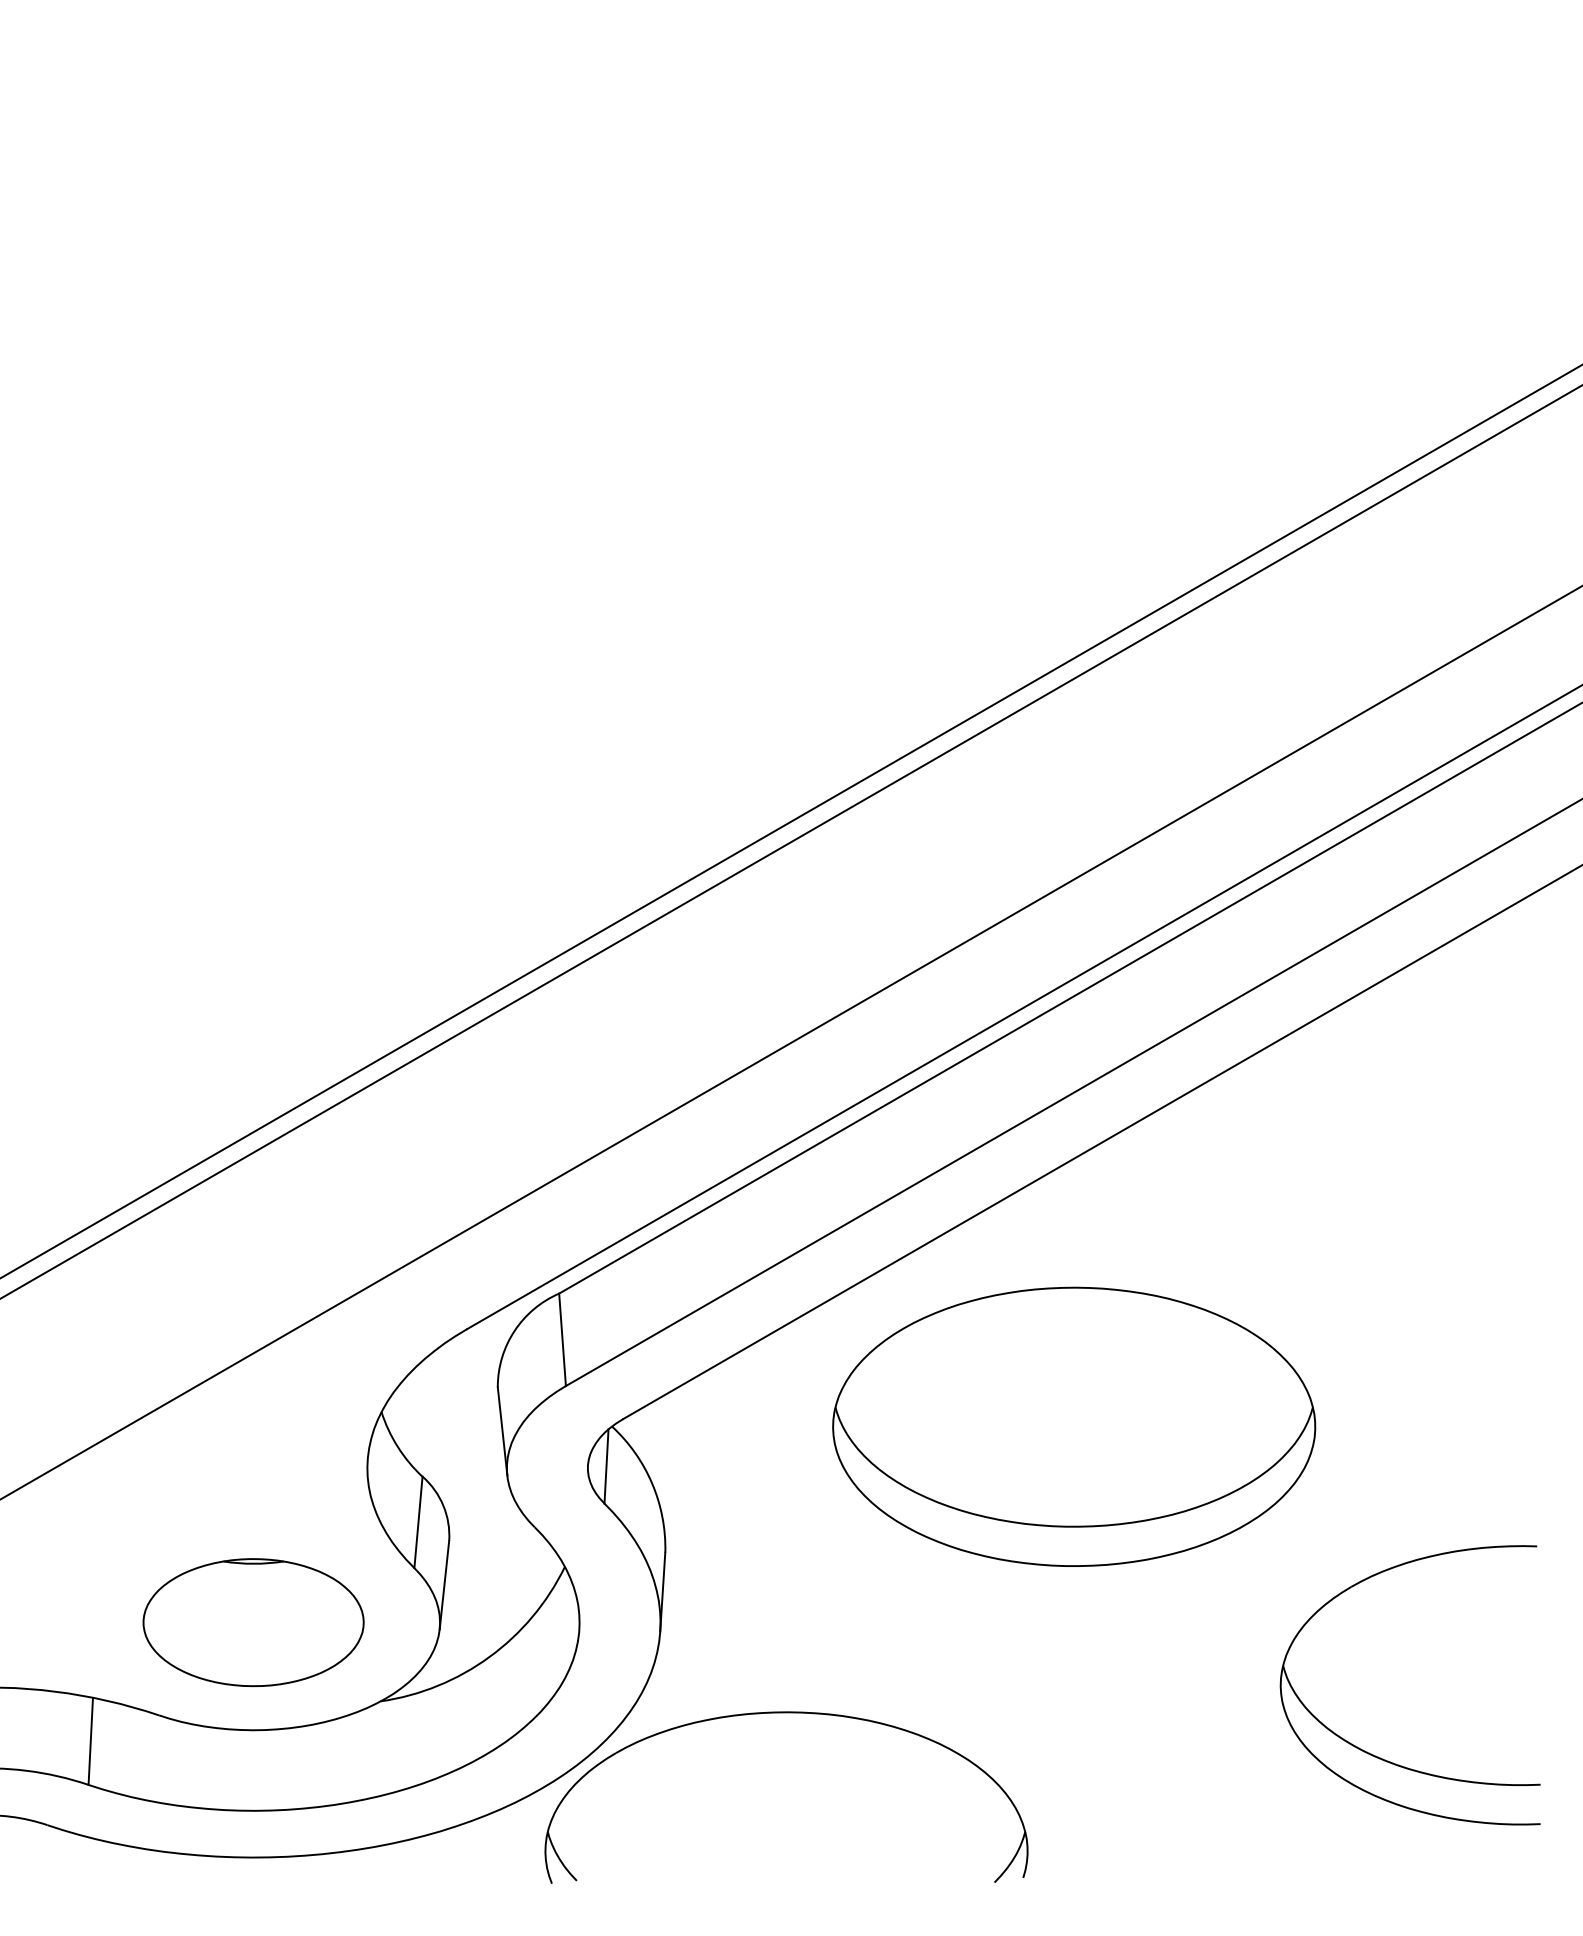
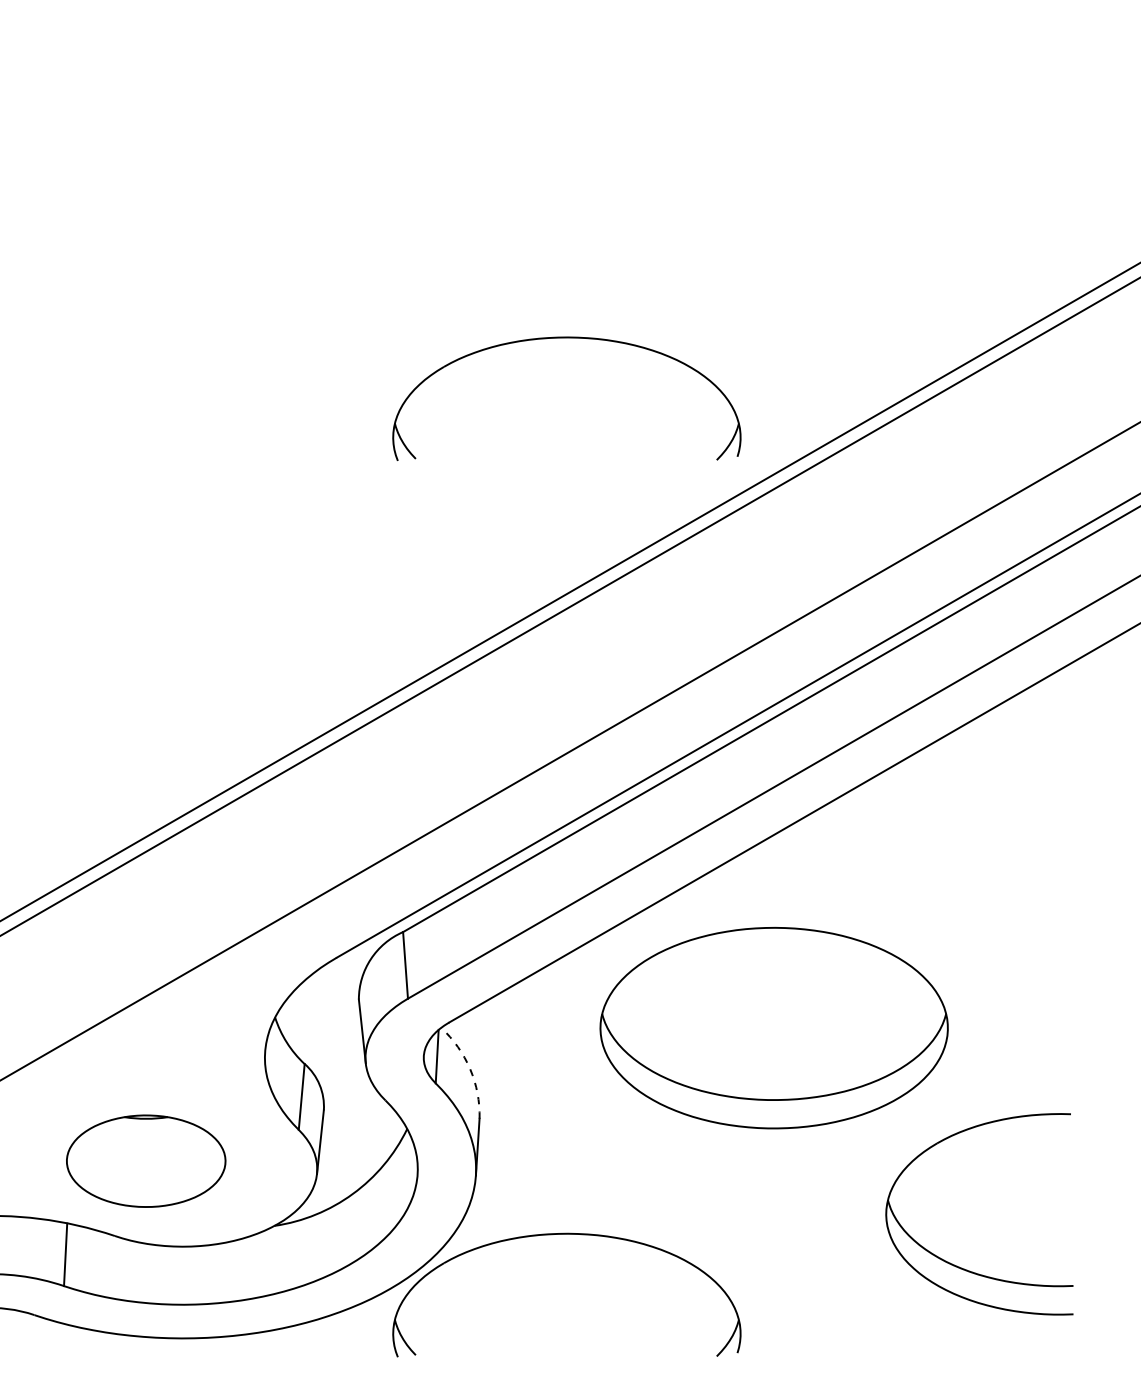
part: (786, 469) -> (566, 338), added
arc: (652, 1483) -> (470, 1068), solid -> dashed
part: (253, 1622) -> (146, 1161), moved
part: (1378, 1756) -> (956, 1265), moved

